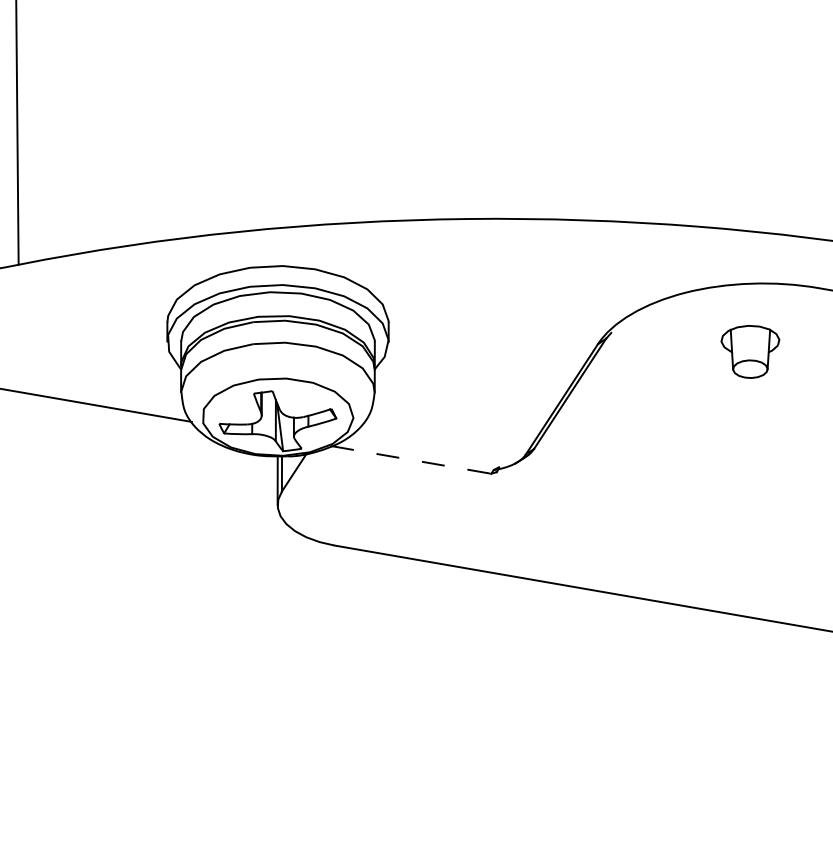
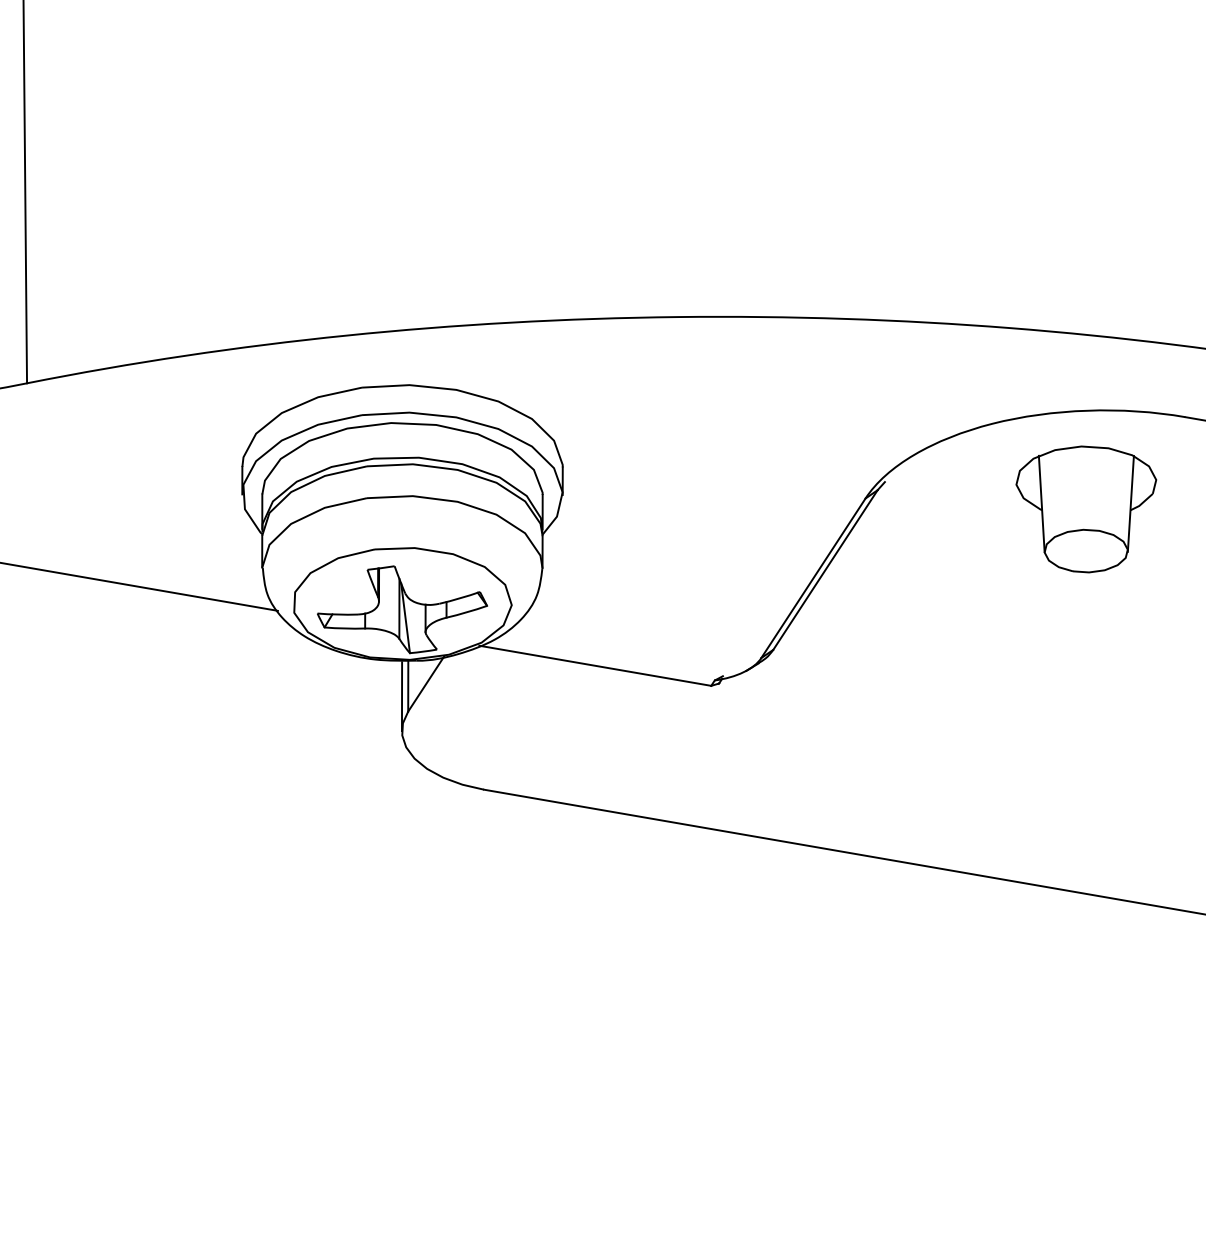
part: (750, 351) -> (1086, 508), size x1.67
line: (411, 460) -> (595, 666), dashed -> solid

